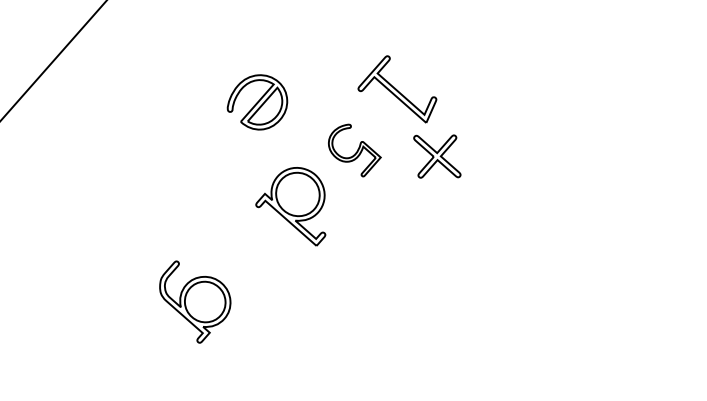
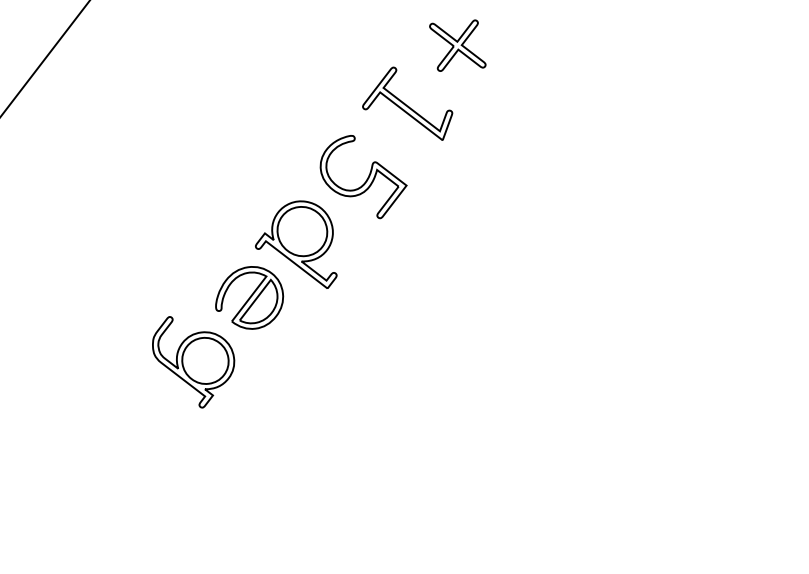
part: (257, 101) -> (249, 297), moved
part: (354, 150) -> (363, 177), size x1.43
part: (437, 156) -> (457, 45), moved

